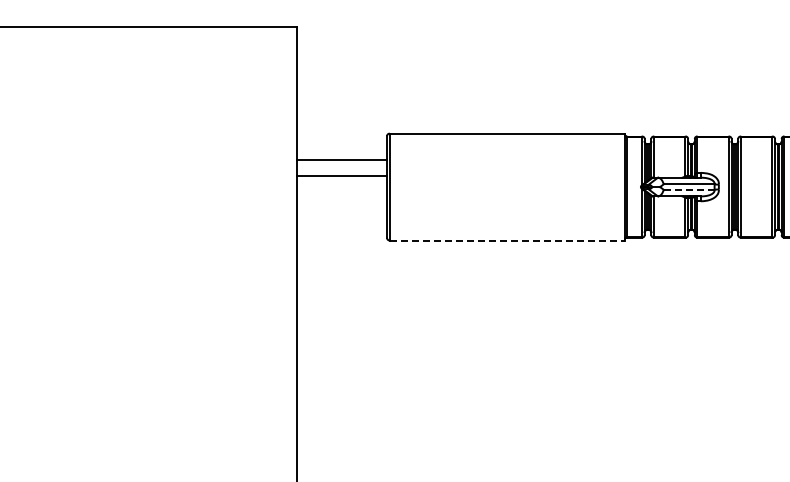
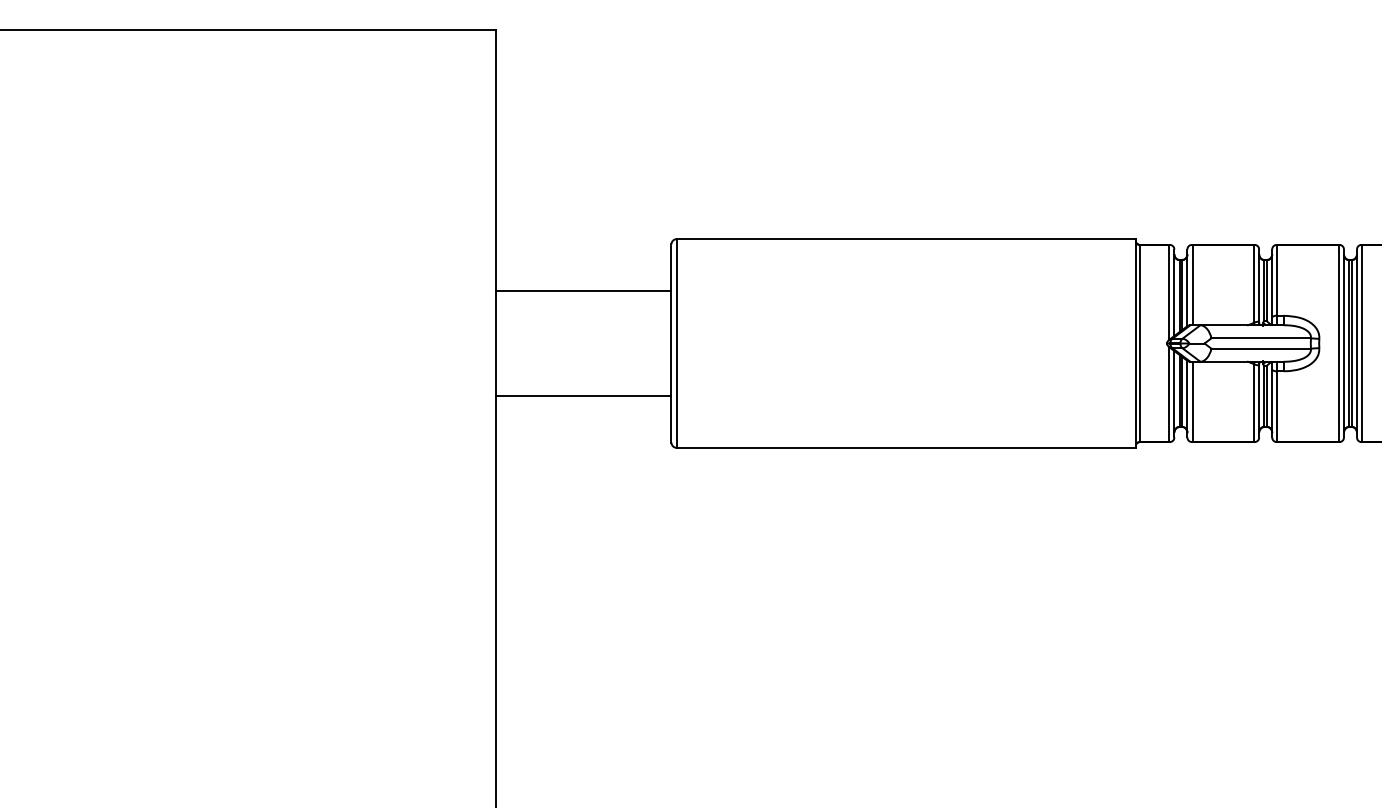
line: (342, 175) -> (584, 395), moved
line: (689, 189) -> (1261, 348), dashed -> solid
line: (507, 240) -> (906, 447), dashed -> solid

